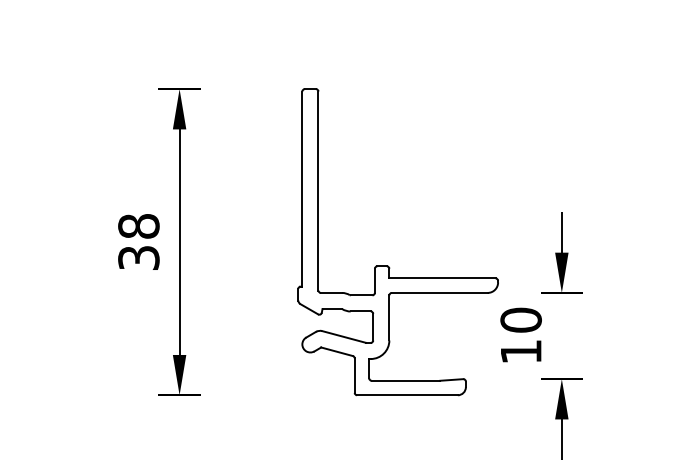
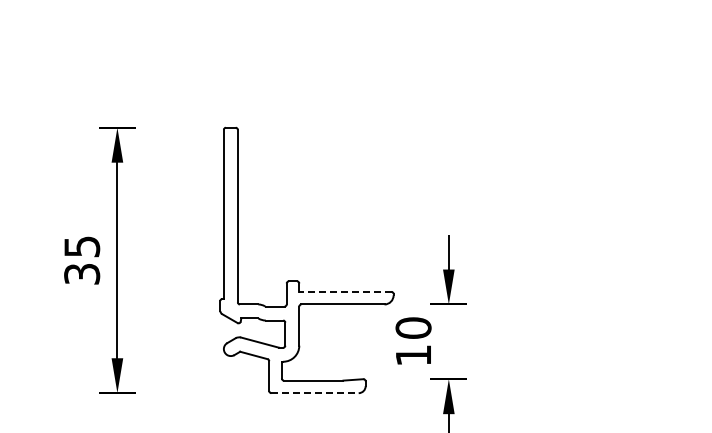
text: (139, 226) -> (82, 246), 38 -> 35
line: (441, 277) -> (344, 291), solid -> dashed
line: (408, 395) -> (315, 393), solid -> dashed

